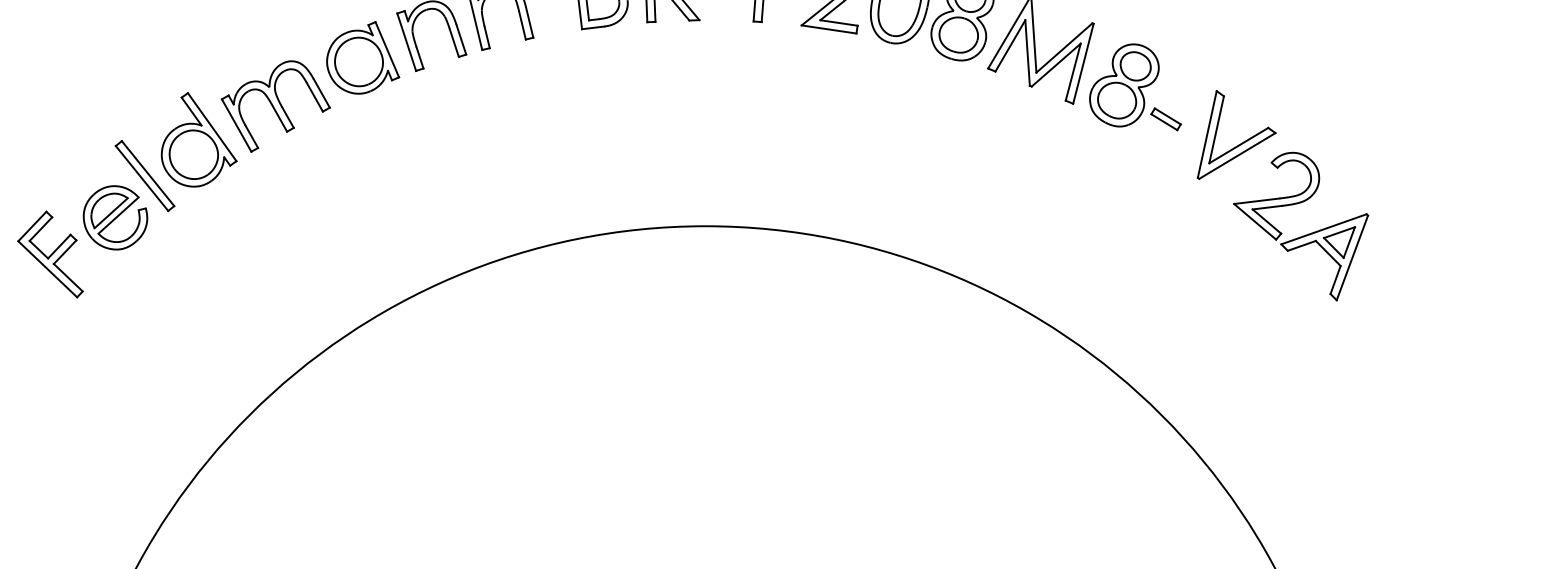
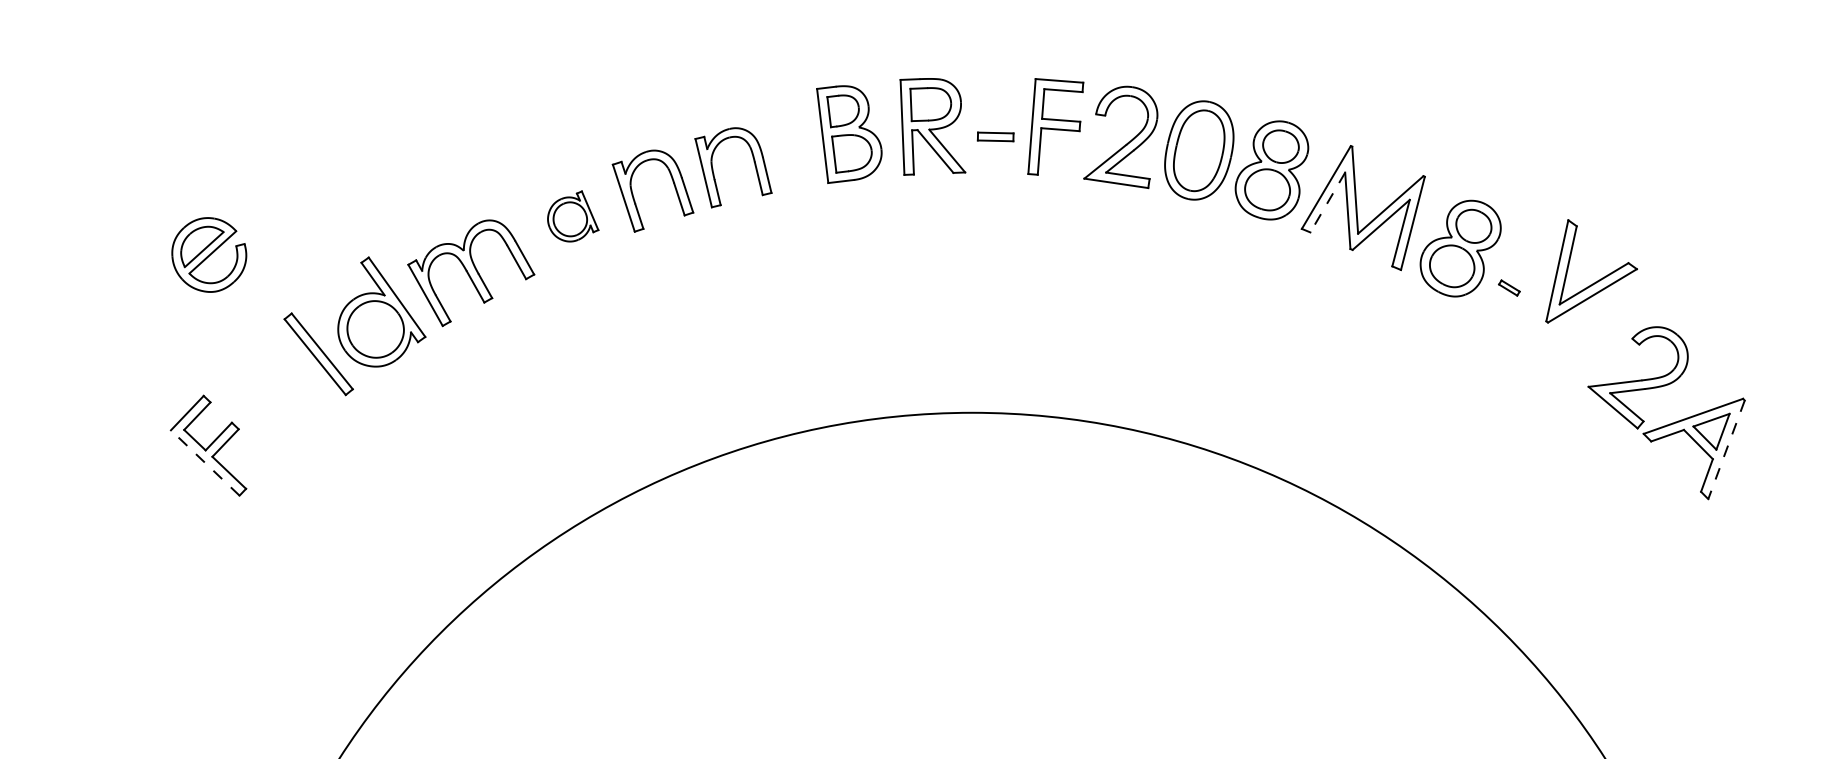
line: (1010, 45) -> (1327, 202), solid -> dashed
part: (363, 57) -> (573, 216), size x0.6
part: (1166, 118) -> (1509, 287), size x0.6
part: (1240, 143) -> (1595, 281), moved
part: (115, 217) -> (209, 254), moved
line: (1352, 257) -> (1726, 449), solid -> dashed
line: (47, 268) -> (204, 462), solid -> dashed

